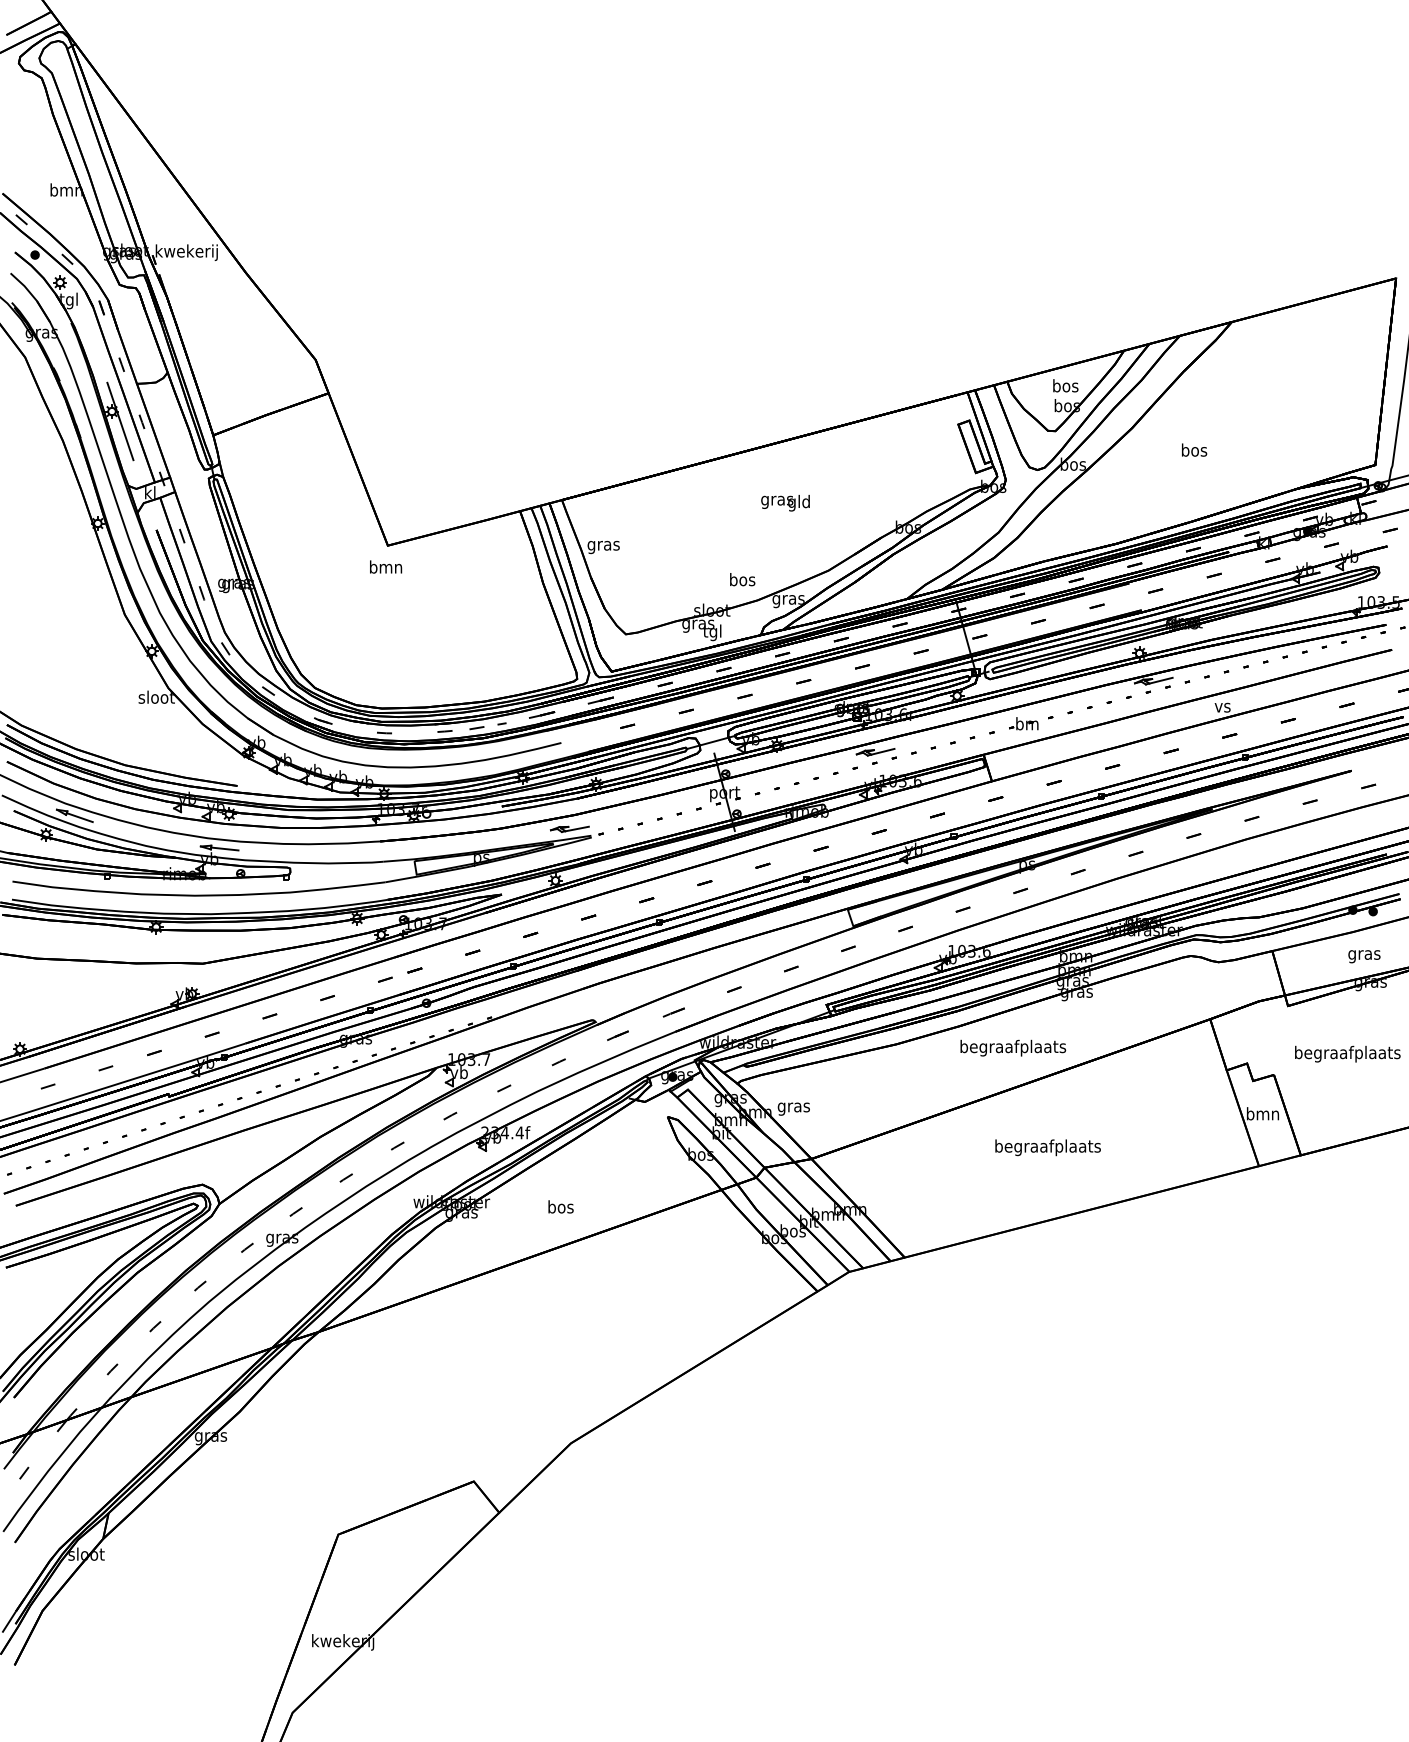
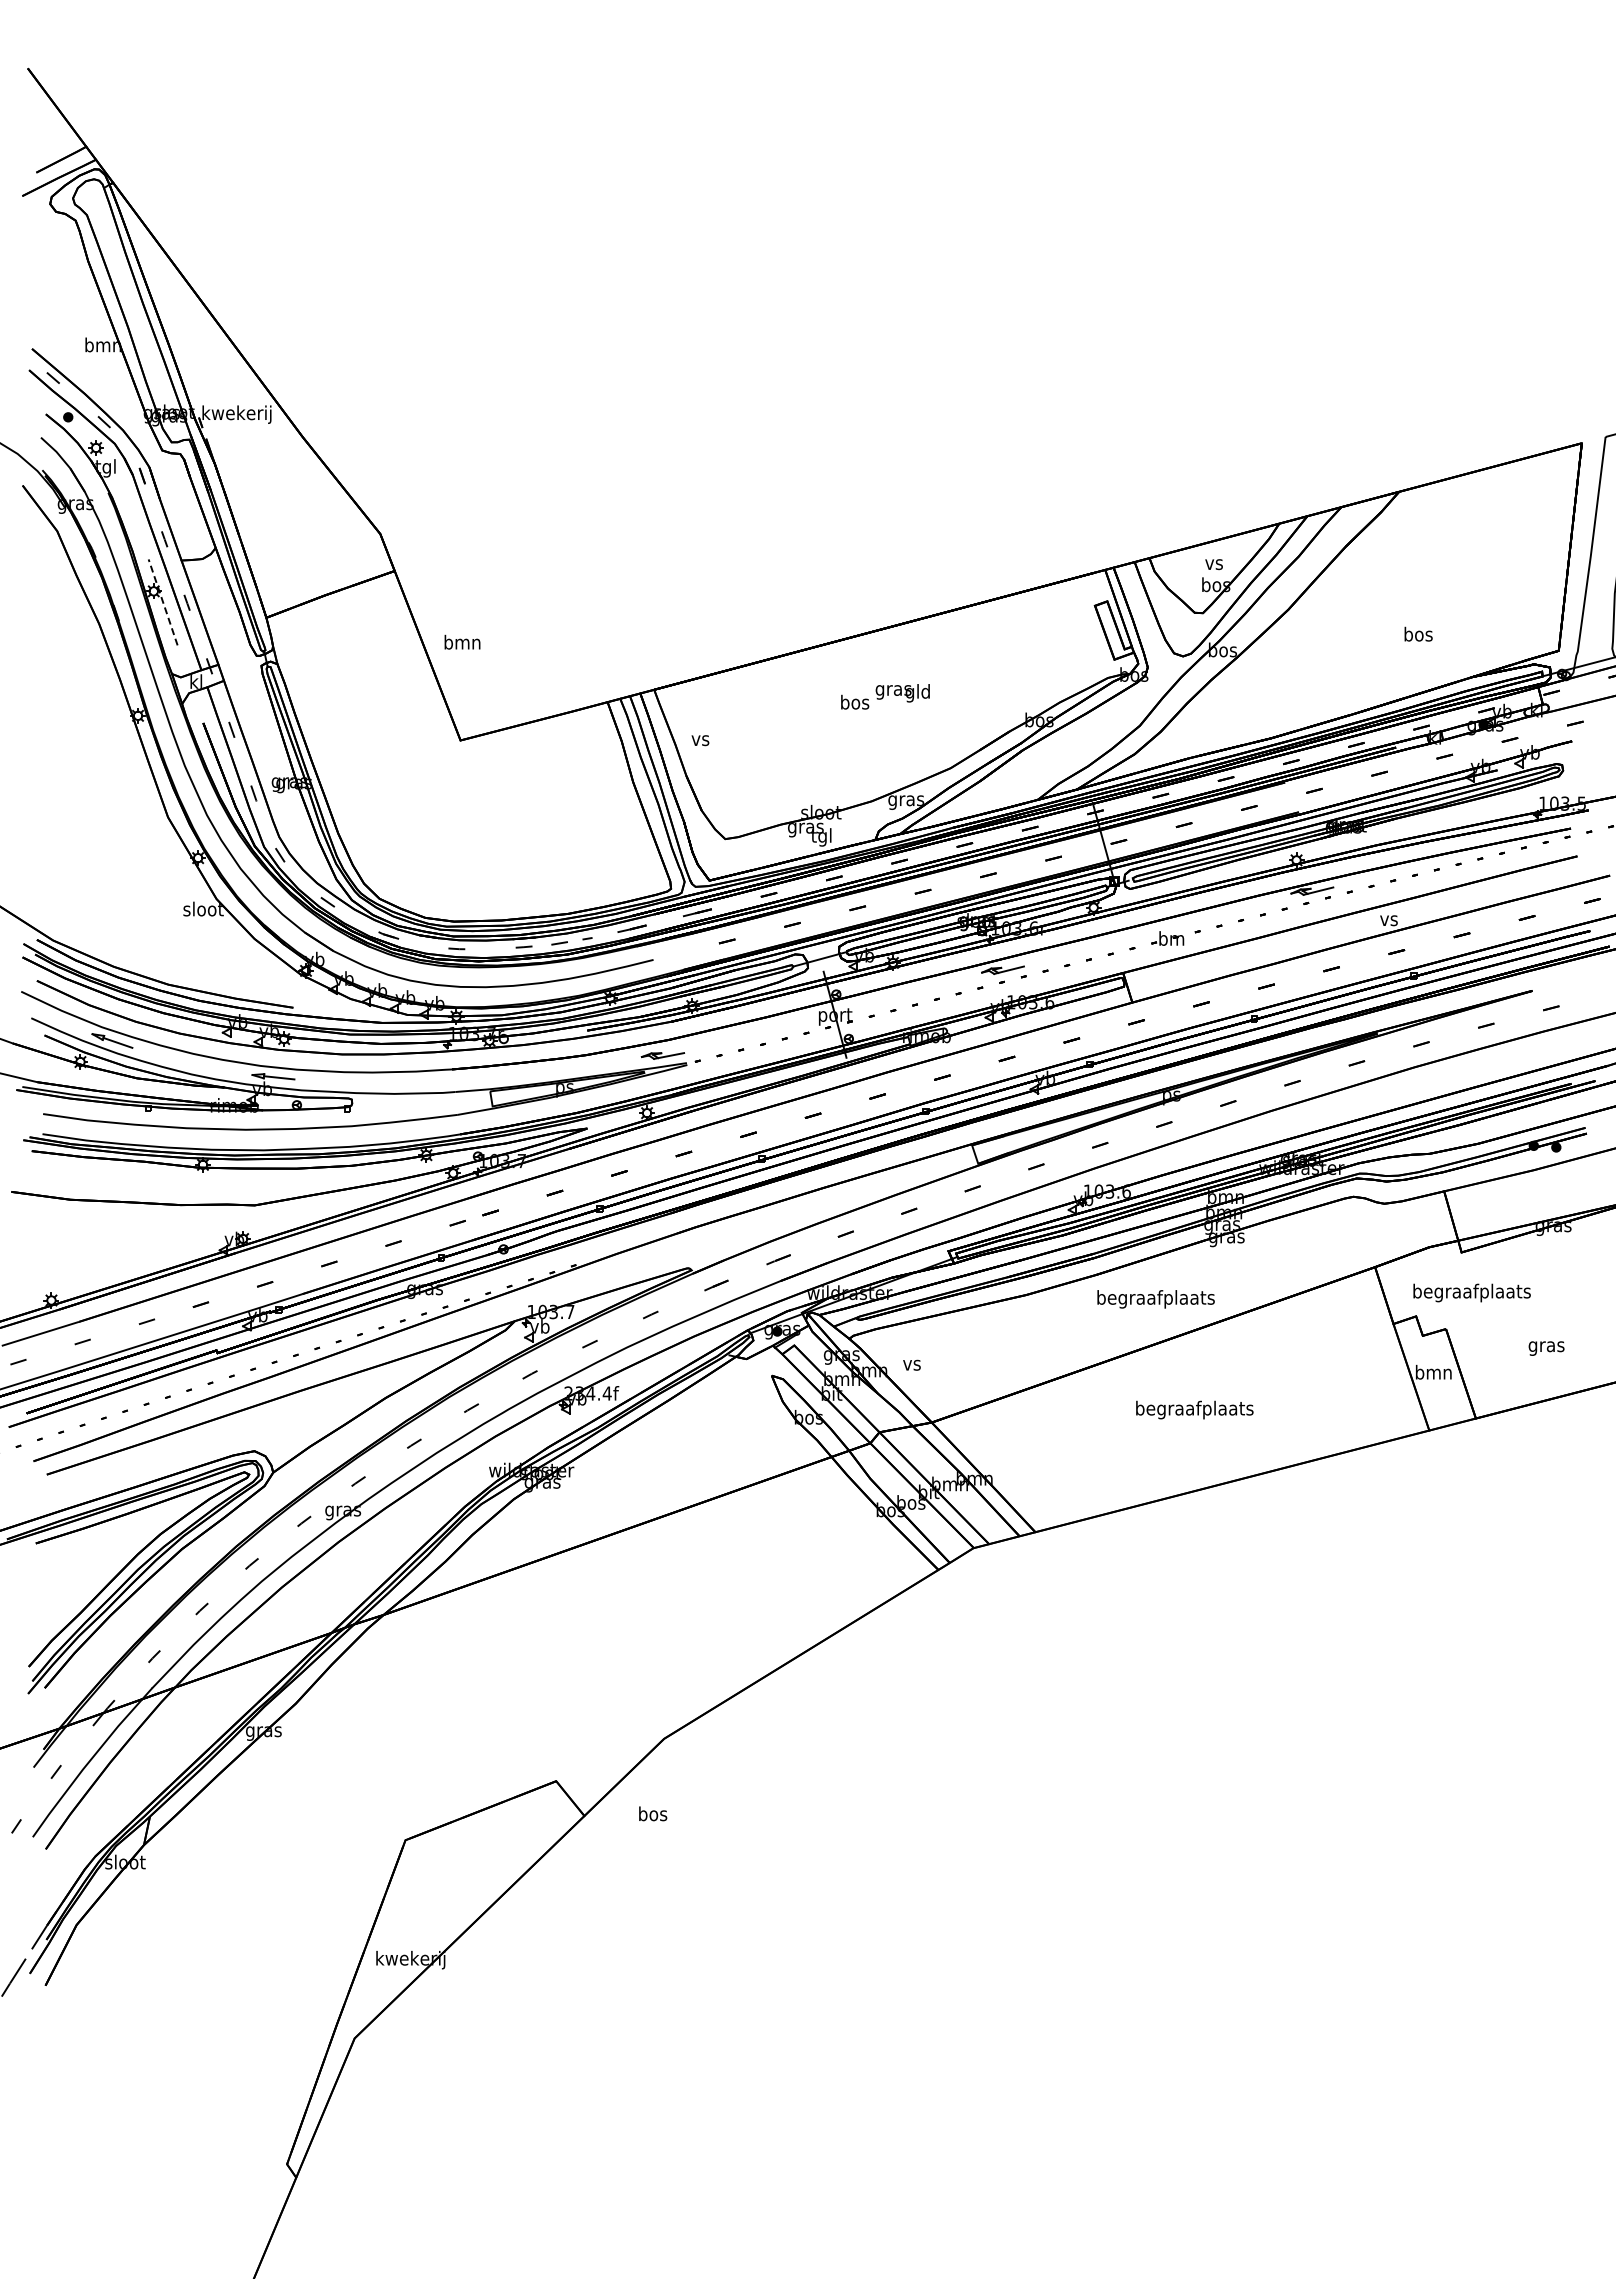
text: (1065, 385) -> (1214, 562), bos -> vs
line: (119, 420) -> (162, 601), solid -> dashed
text: (1194, 449) -> (1418, 633), moved
text: (603, 547) -> (700, 742), gras -> vs
text: (386, 566) -> (462, 641), moved
text: (742, 578) -> (855, 701), moved
text: (1364, 956) -> (1546, 1348), moved
text: (1347, 1053) -> (1471, 1292), moved
text: (793, 1108) -> (911, 1366), gras -> vs
text: (561, 1206) -> (653, 1813), moved

